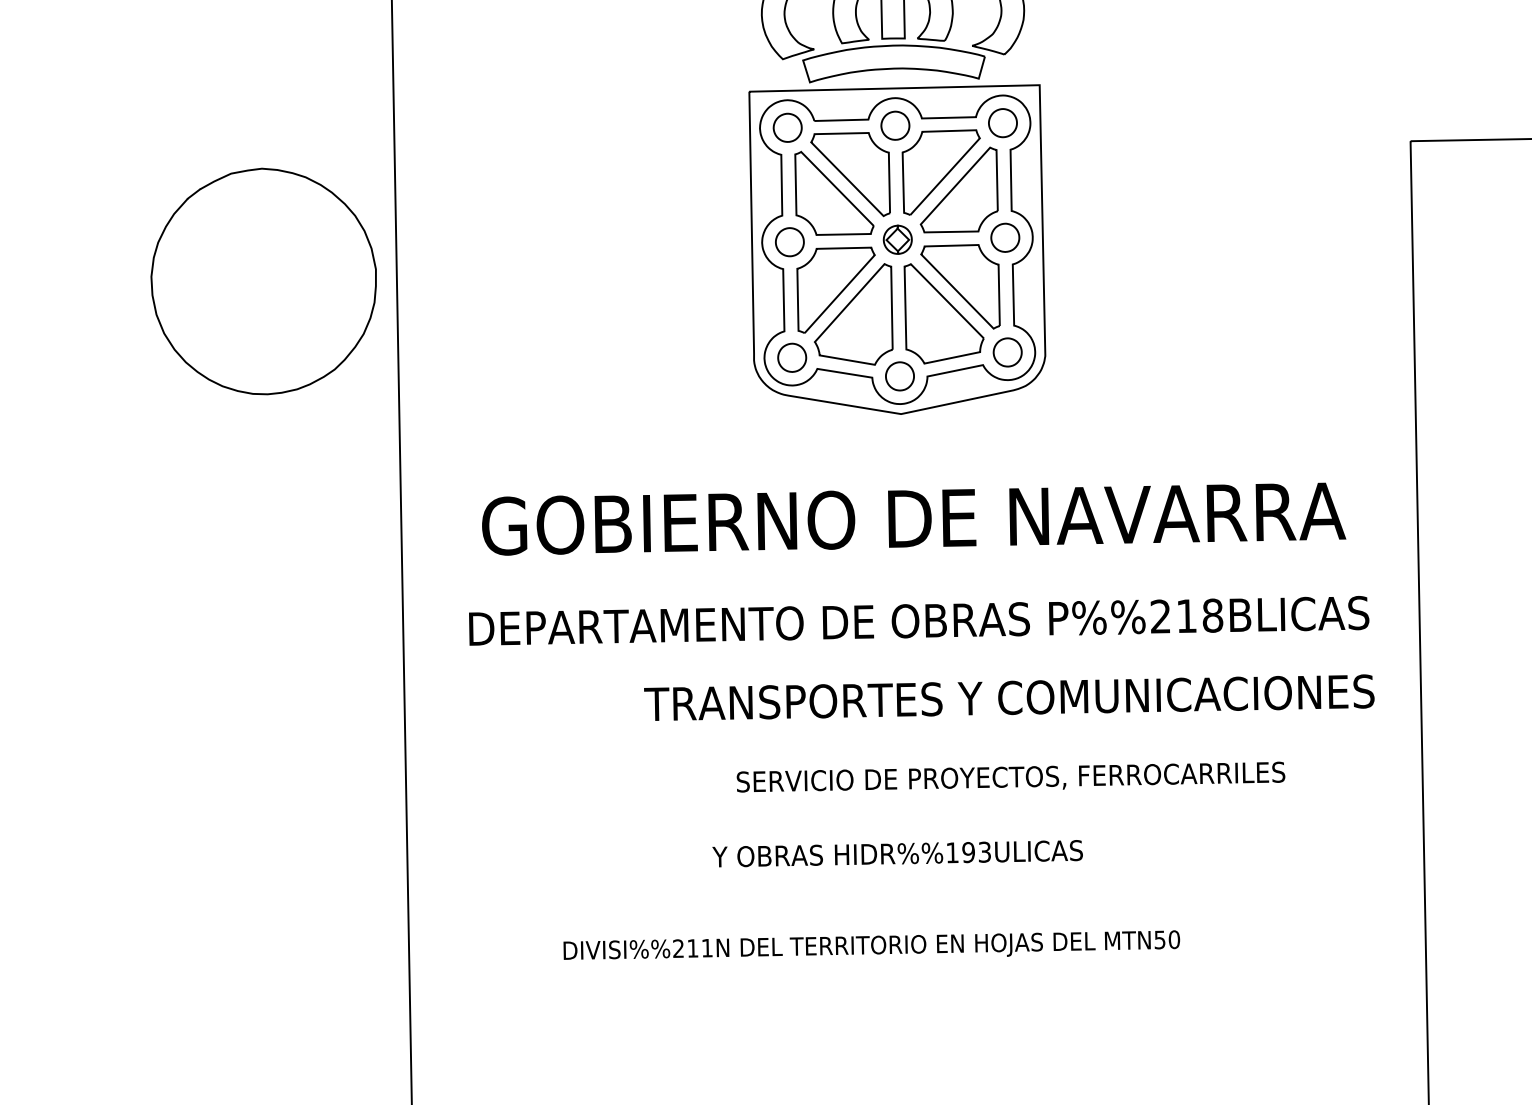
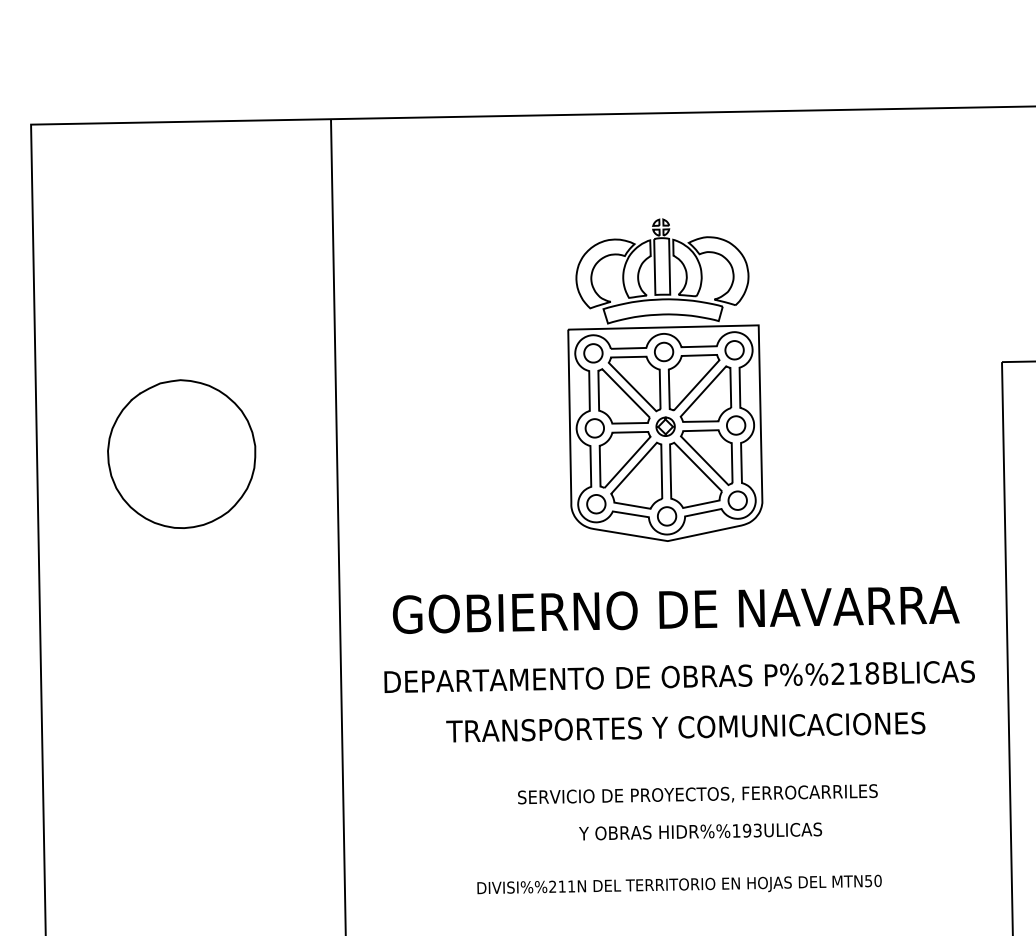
part: (263, 280) -> (181, 453), moved
text: (1008, 696) -> (685, 726), moved
text: (1010, 777) -> (697, 794), moved
text: (897, 853) -> (700, 831), moved
text: (871, 945) -> (679, 884), moved

